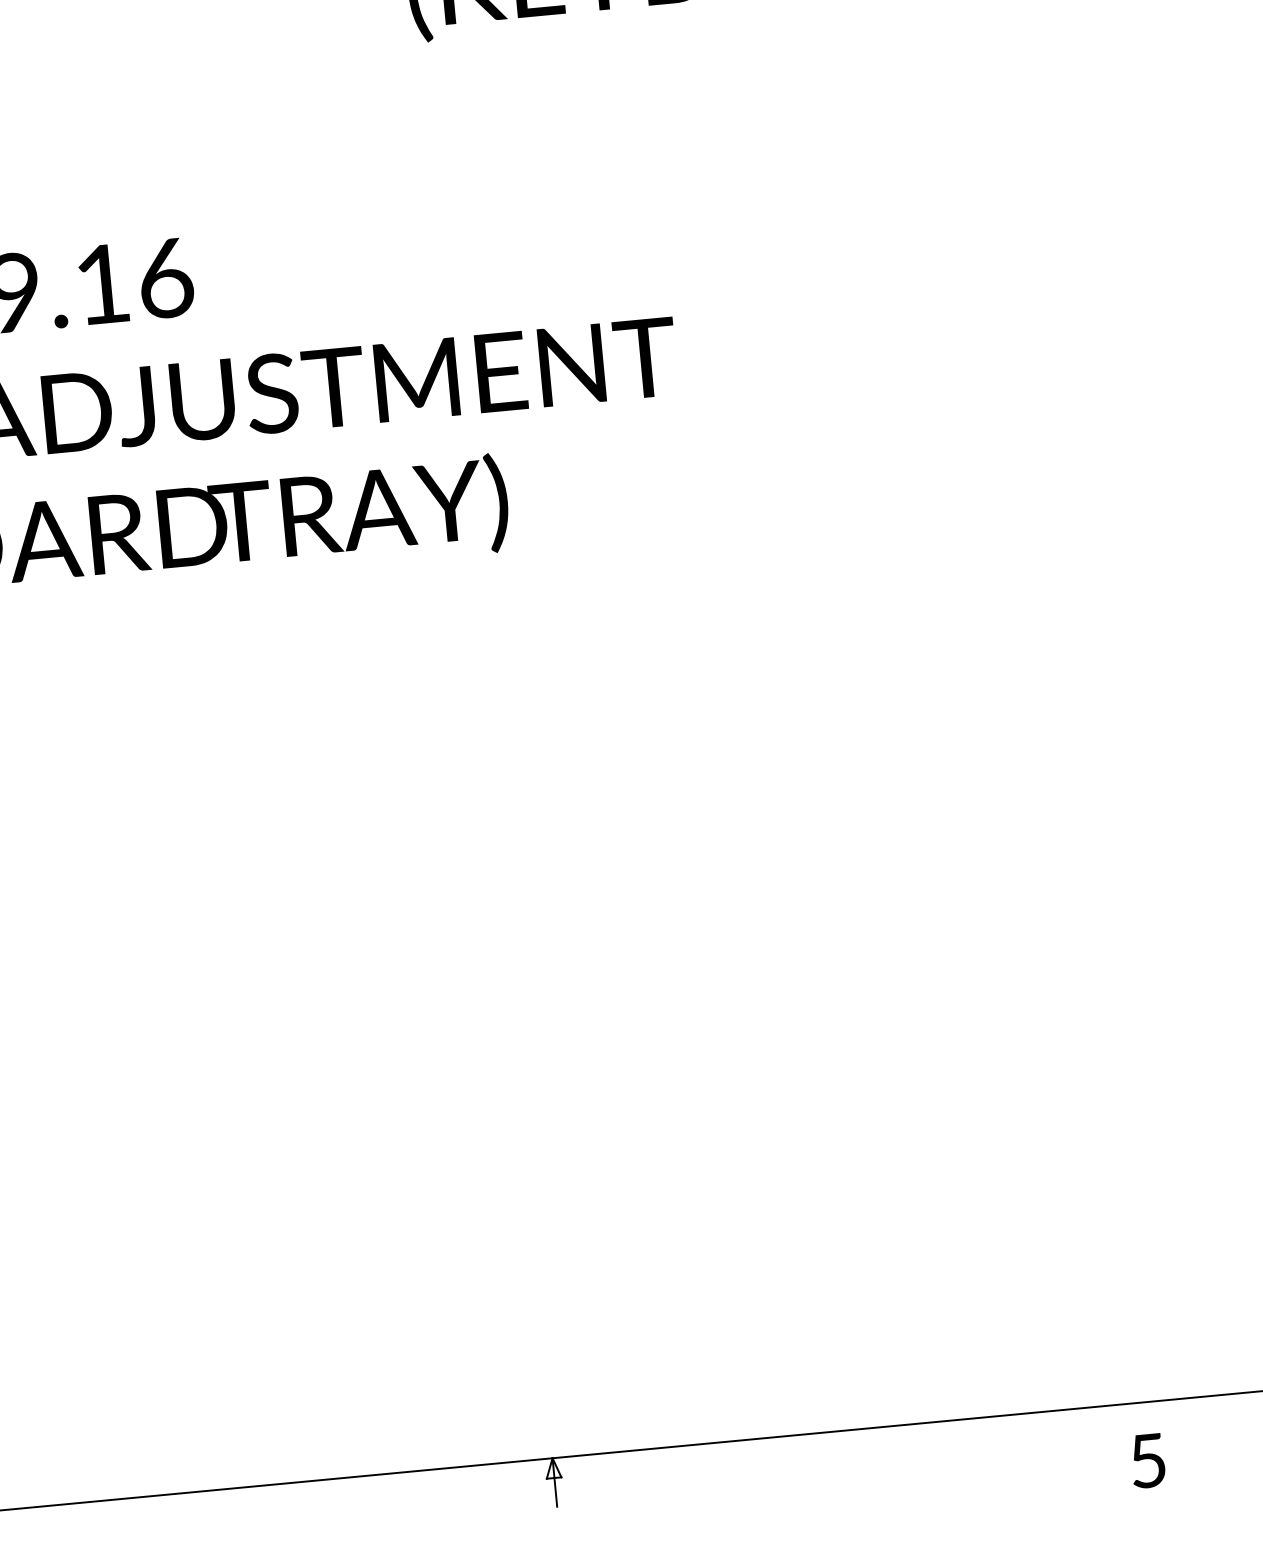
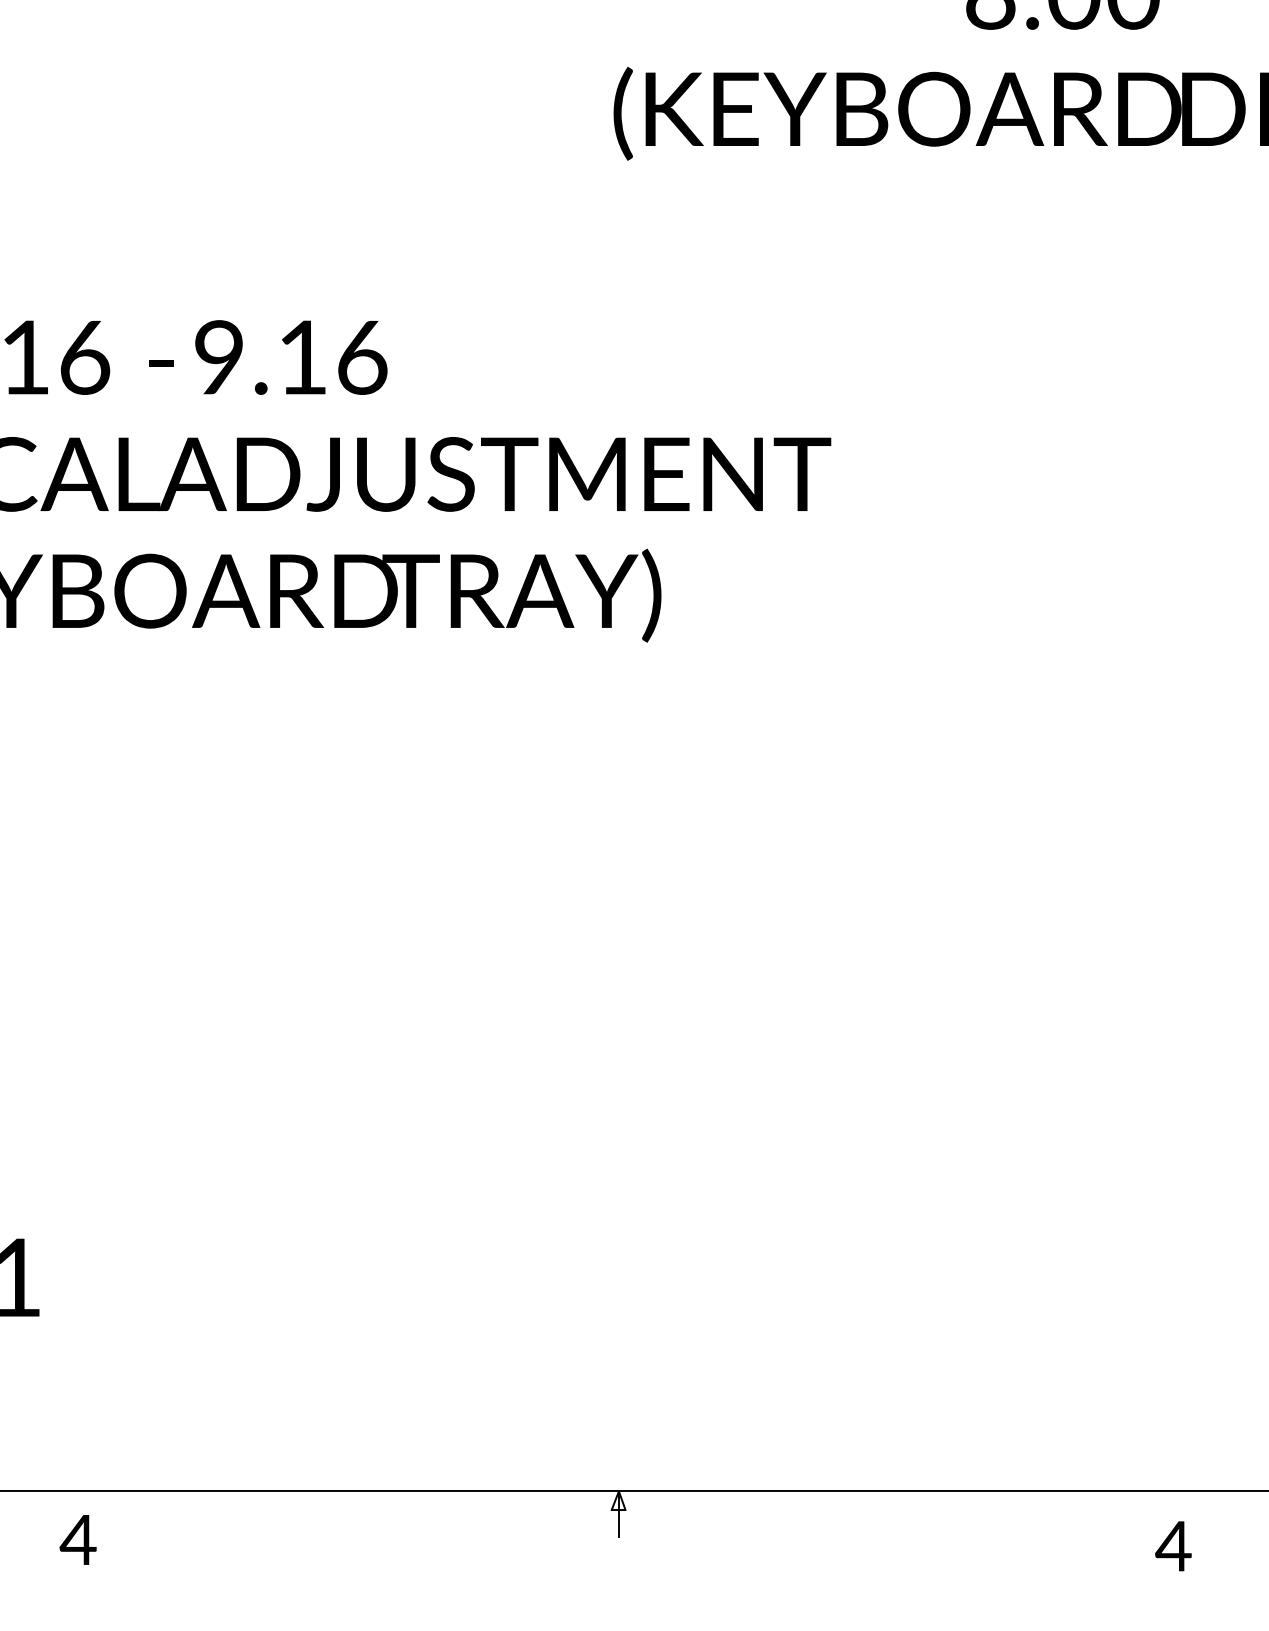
text: (1147, 1461) -> (1173, 1546), 5 -> 4

